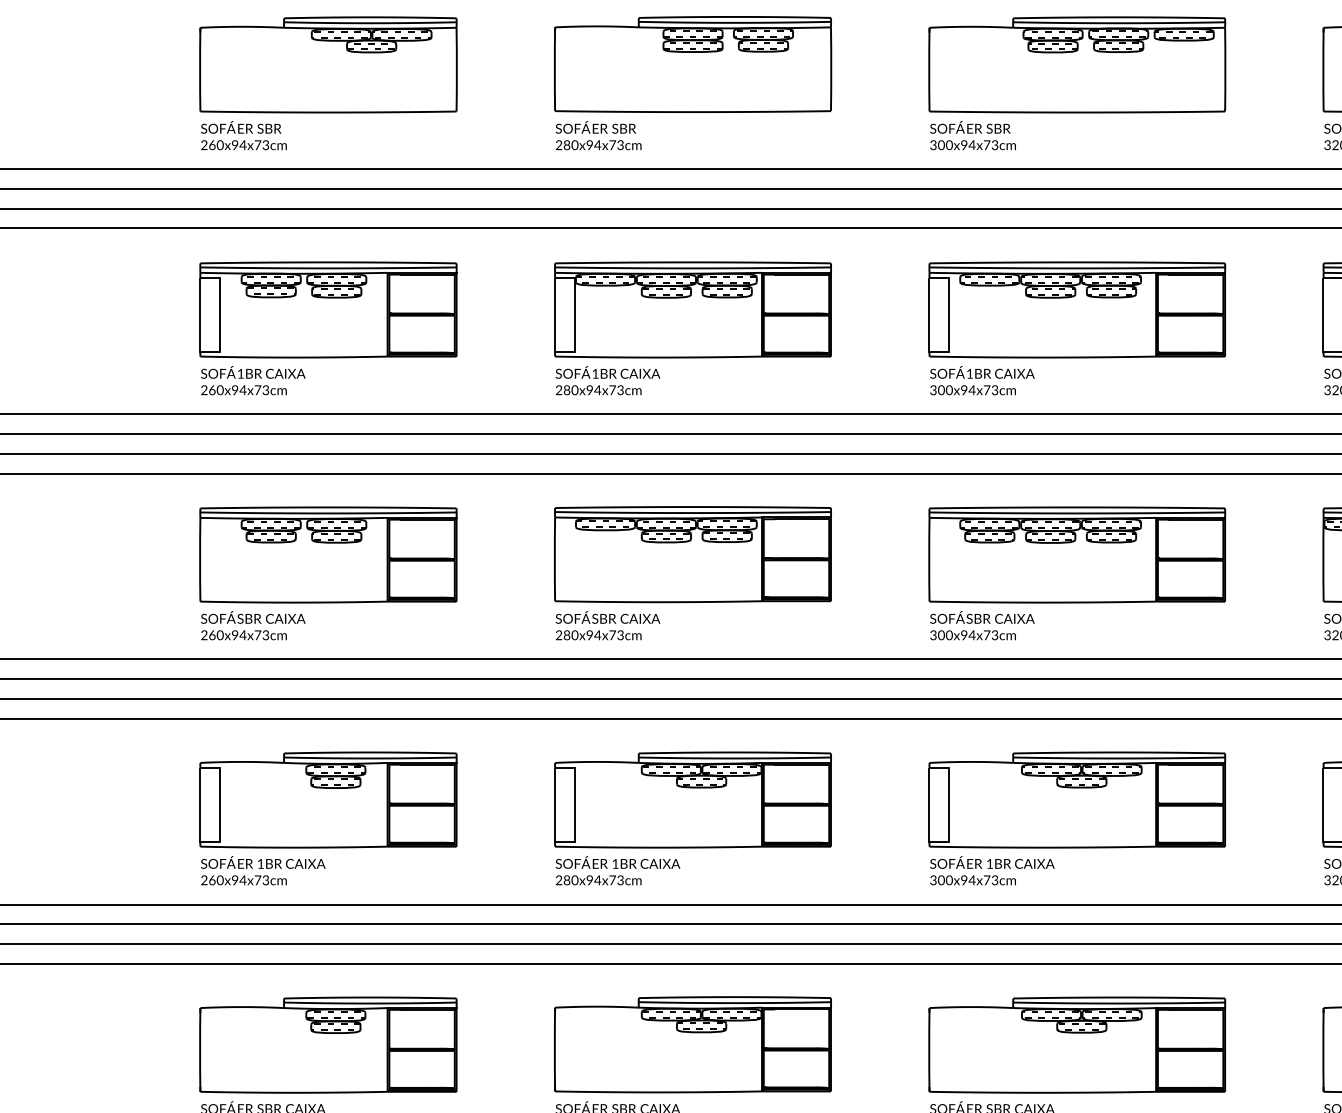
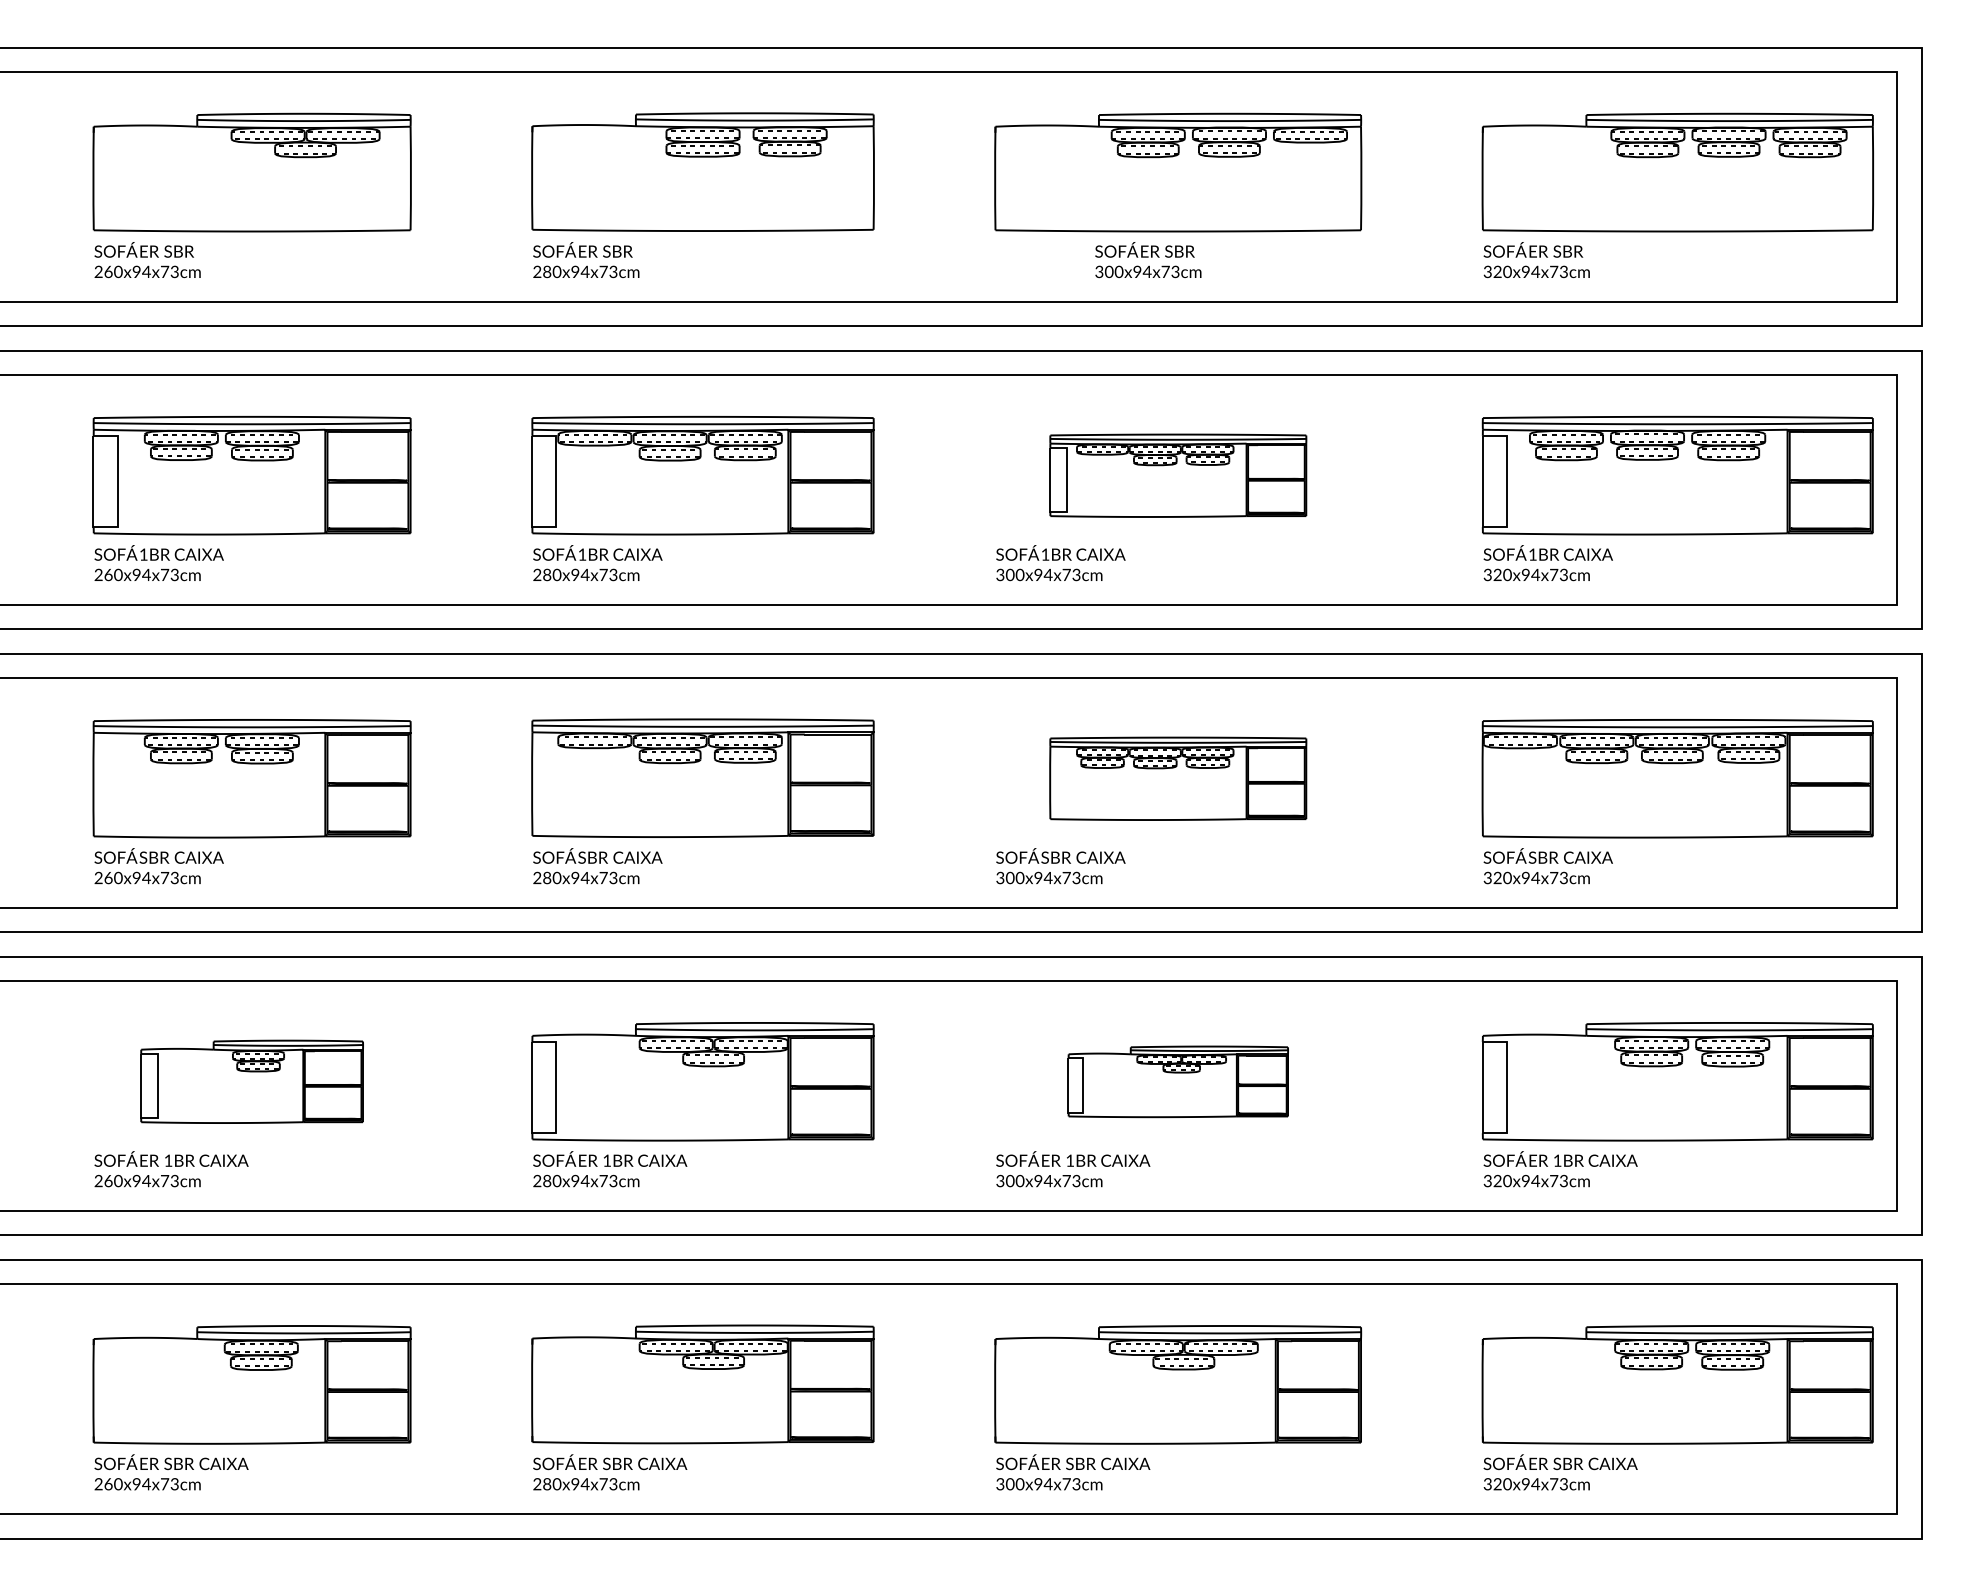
text: (973, 135) -> (1148, 260), moved
part: (1077, 309) -> (1178, 475), size x0.7
part: (1077, 554) -> (1178, 778), size x0.7
part: (327, 799) -> (251, 1081), size x0.7
part: (1077, 799) -> (1178, 1081), size x0.6

